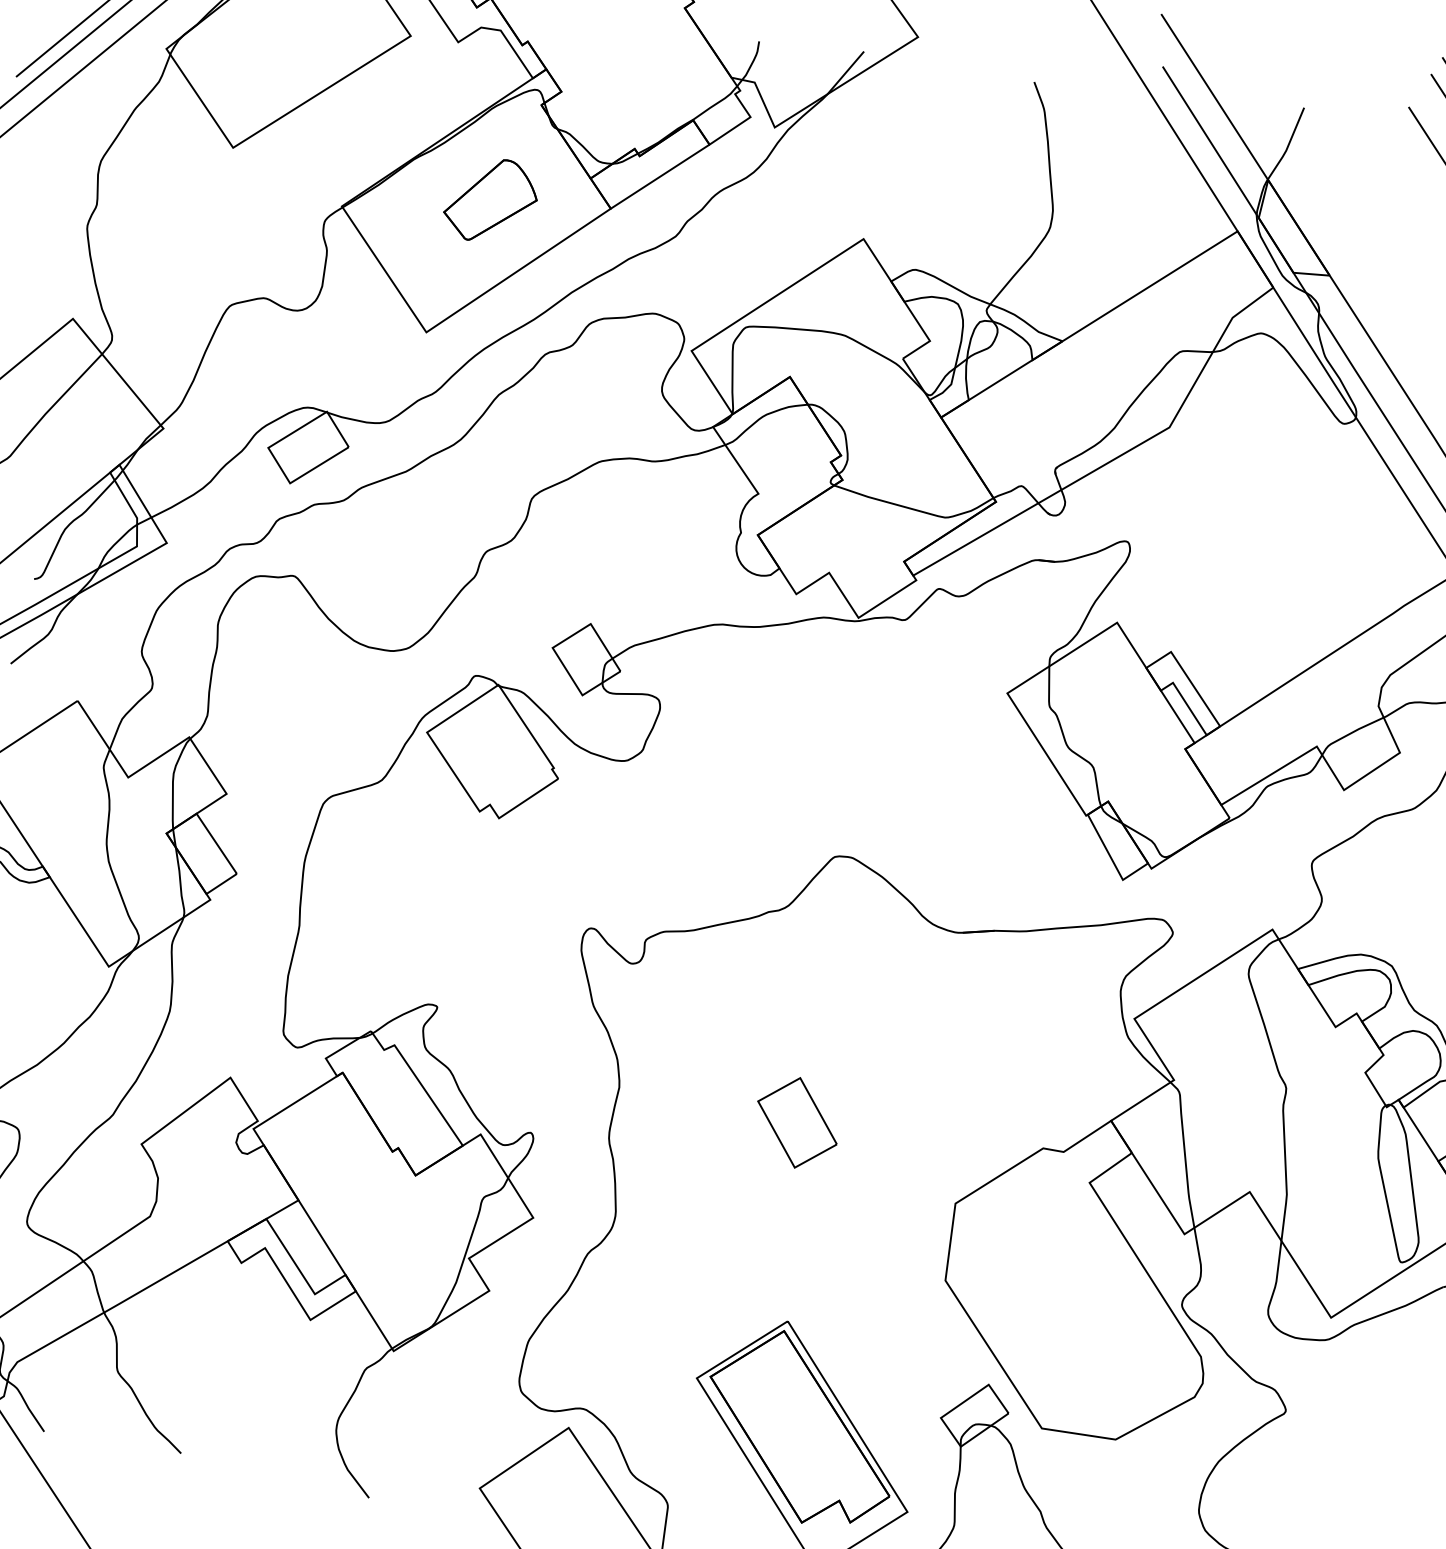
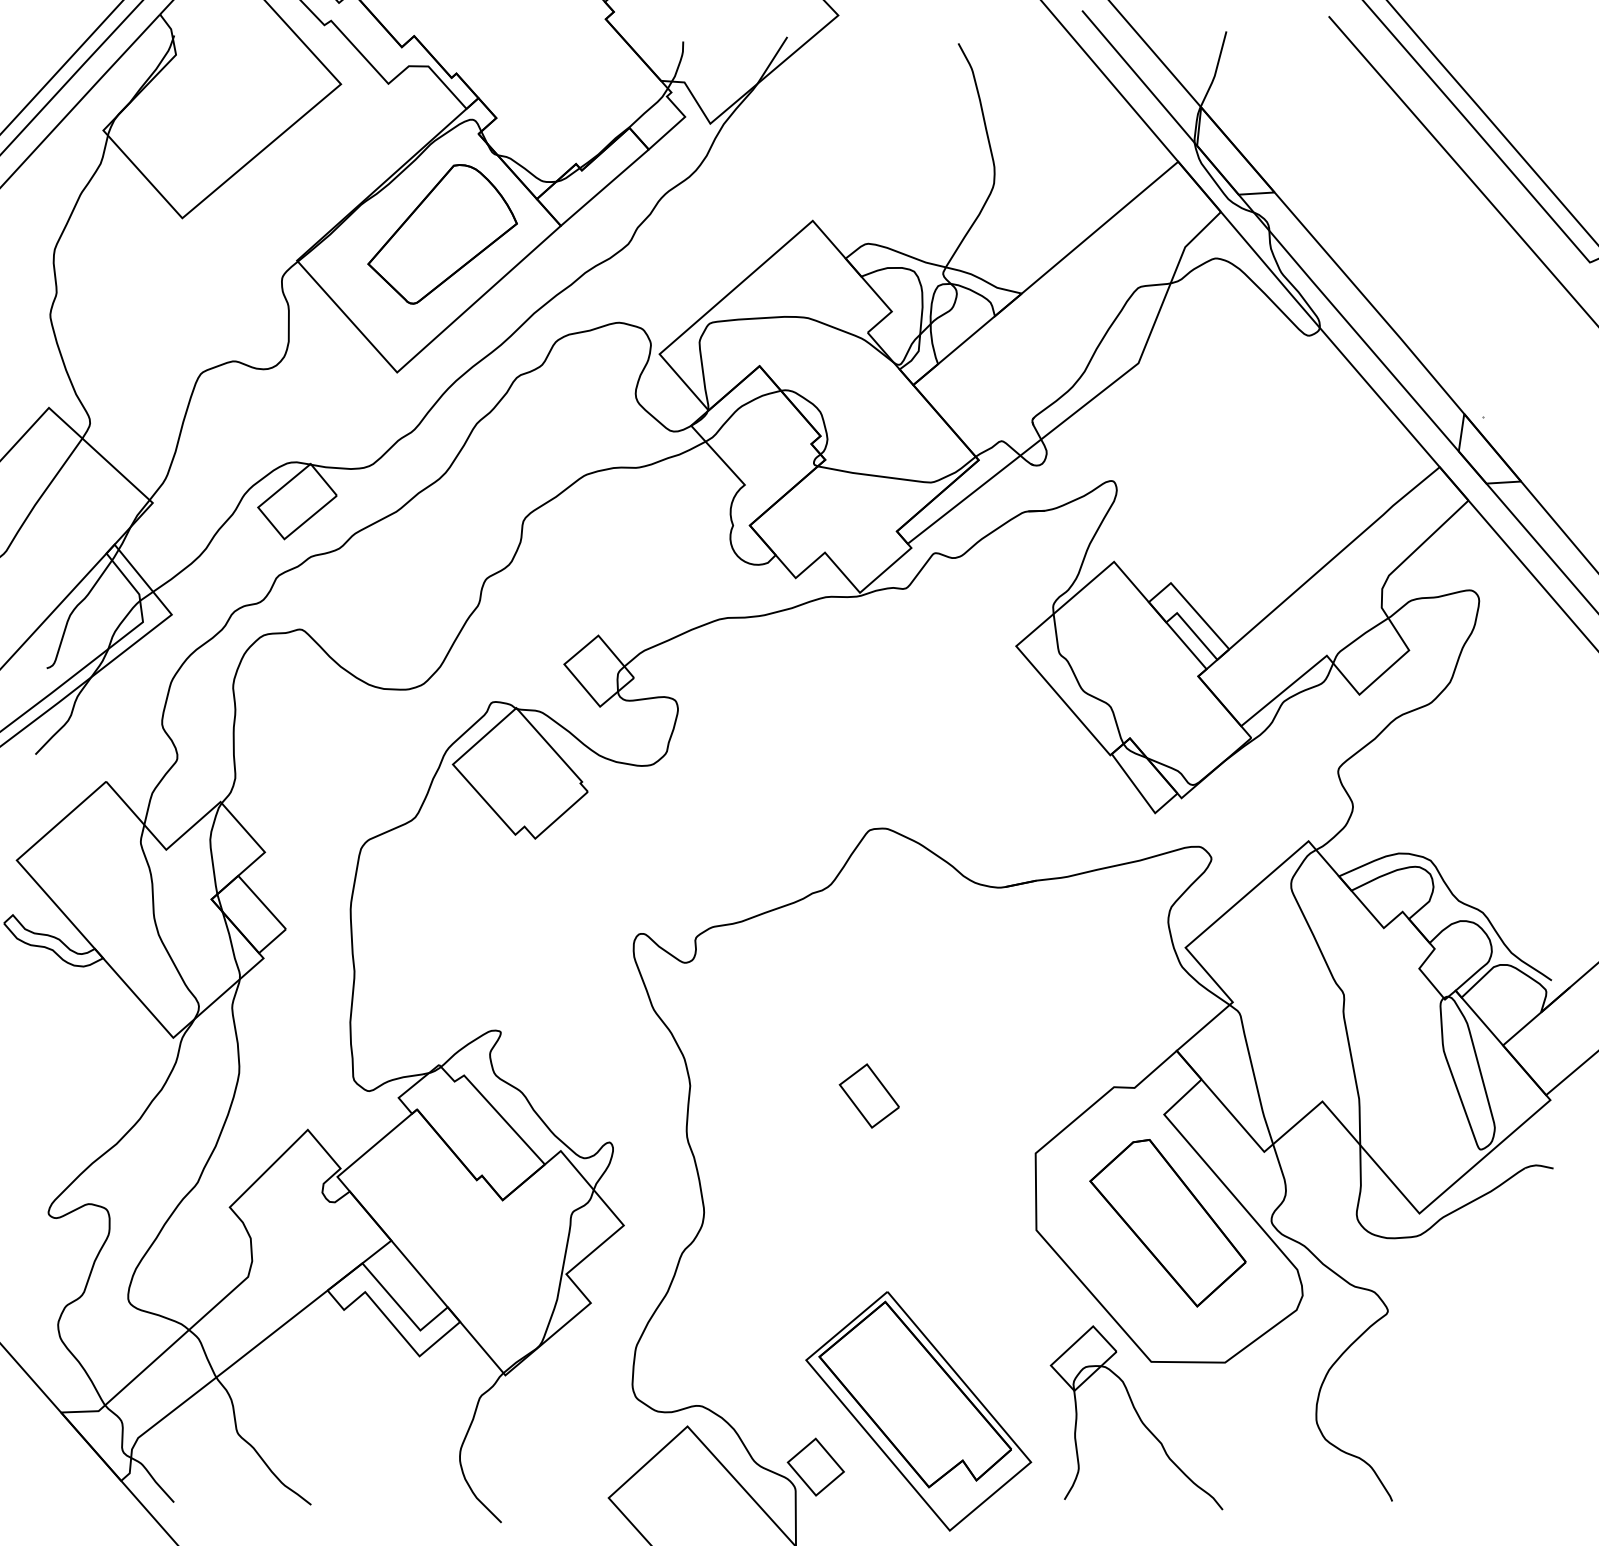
part: (491, 200) -> (442, 234), size x1.67
part: (796, 1122) -> (868, 1095), size x0.71
part: (1077, 1292) -> (1167, 1223), added
part: (691, 1485) -> (815, 1466), added

